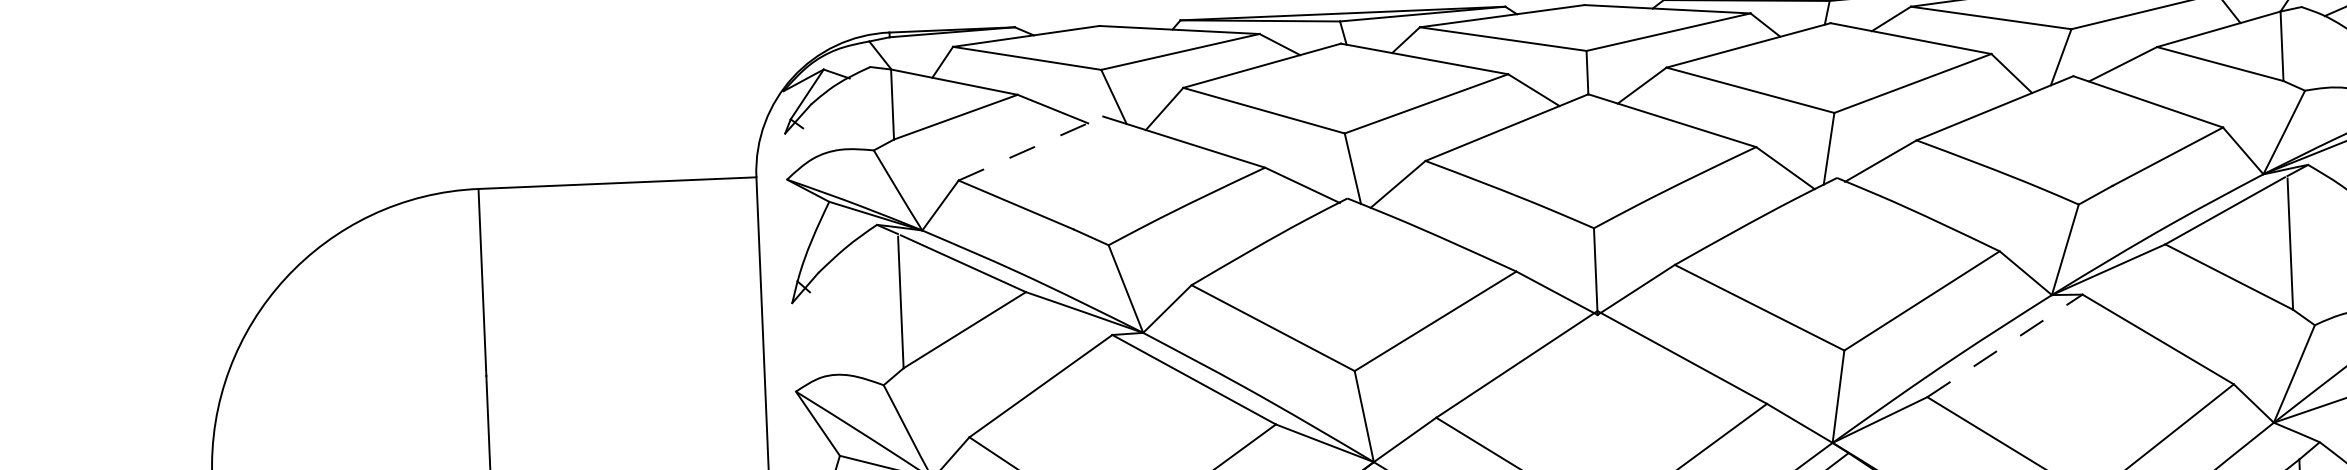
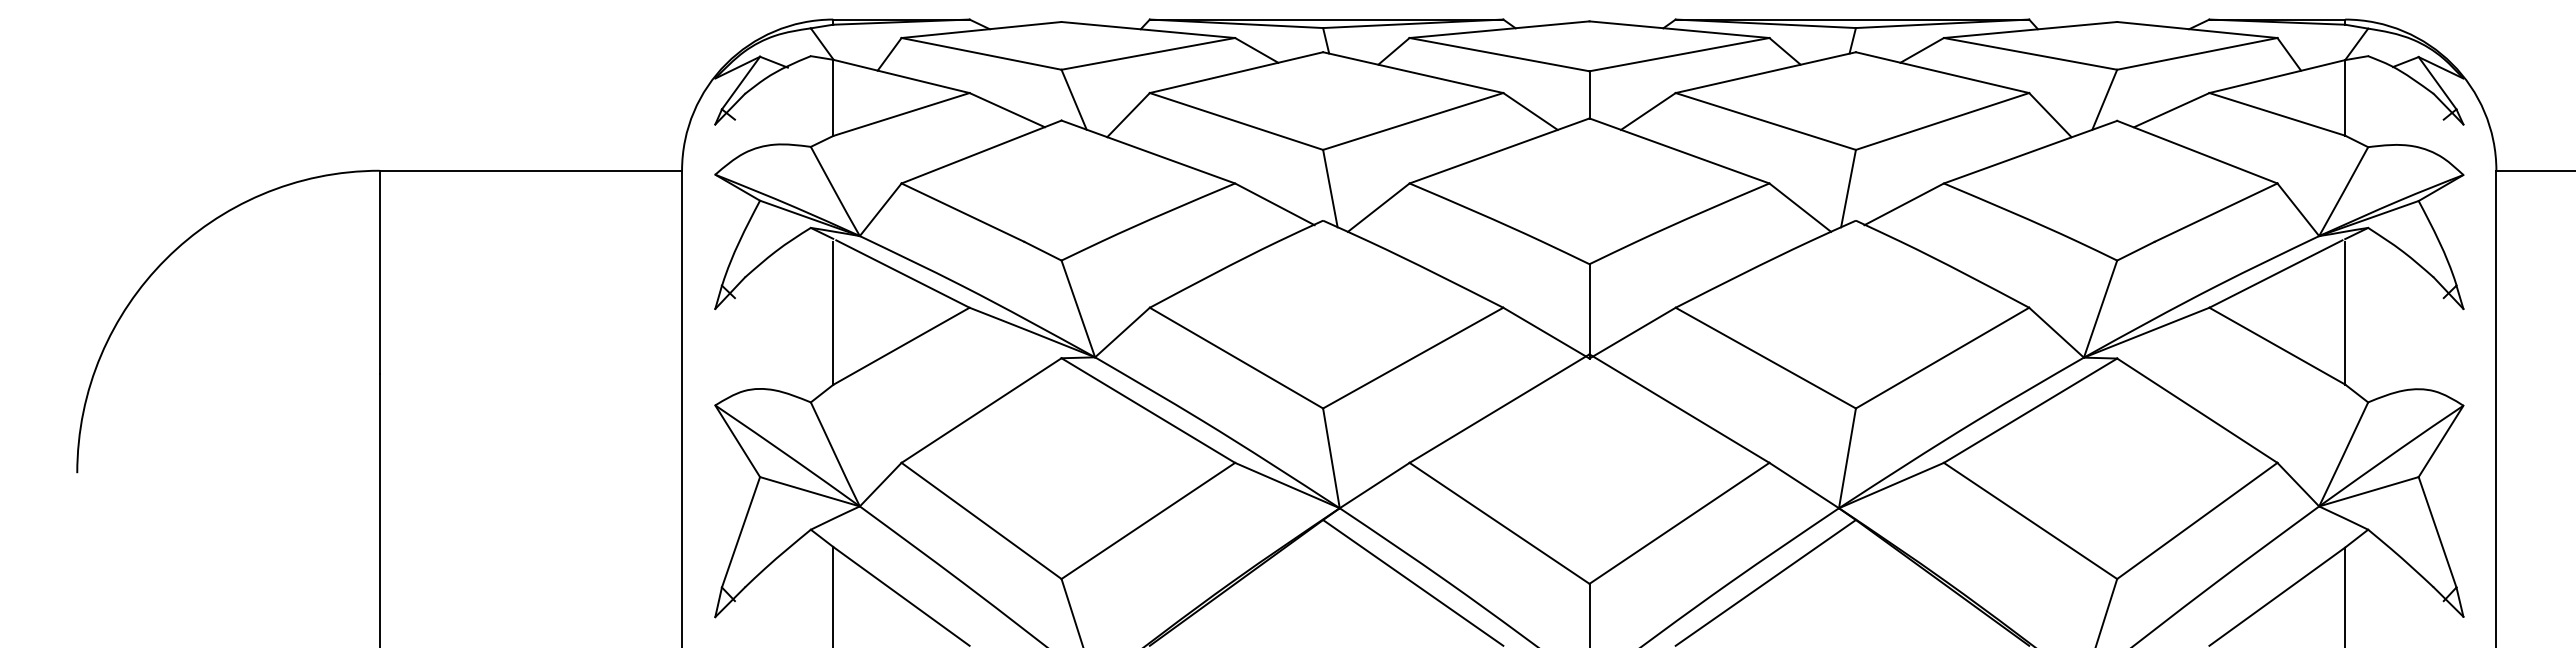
line: (1030, 148) -> (981, 152), dashed -> solid
line: (2004, 345) -> (2030, 410), dashed -> solid

